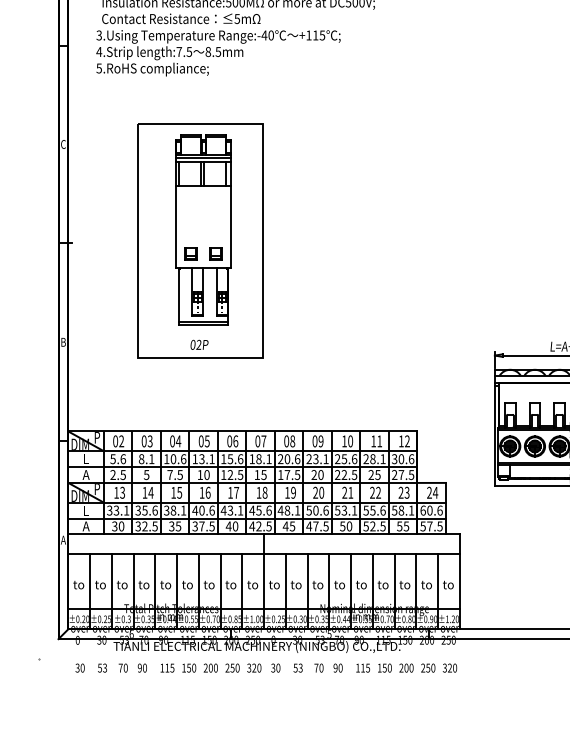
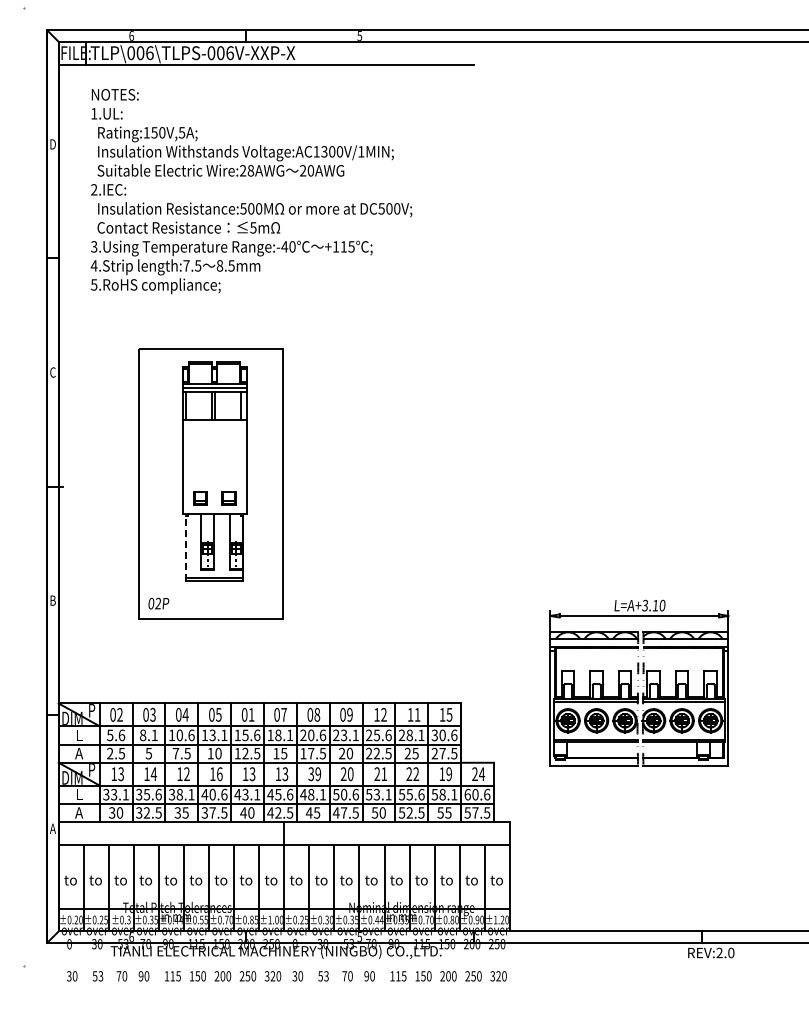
line: (179, 297) -> (186, 548), solid -> dashed
text: (199, 344) -> (158, 603), moved
text: (235, 441) -> (251, 714), 06 -> 01
text: (350, 441) -> (383, 714), 10 -> 12
text: (407, 441) -> (449, 714), 12 -> 15
text: (265, 492) -> (285, 773), 18 -> 13
text: (179, 493) -> (186, 774), 15 -> 12
text: (236, 493) -> (252, 774), 17 -> 13
text: (286, 493) -> (310, 774), 19 -> 39
text: (403, 493) -> (445, 774), 23 -> 19

